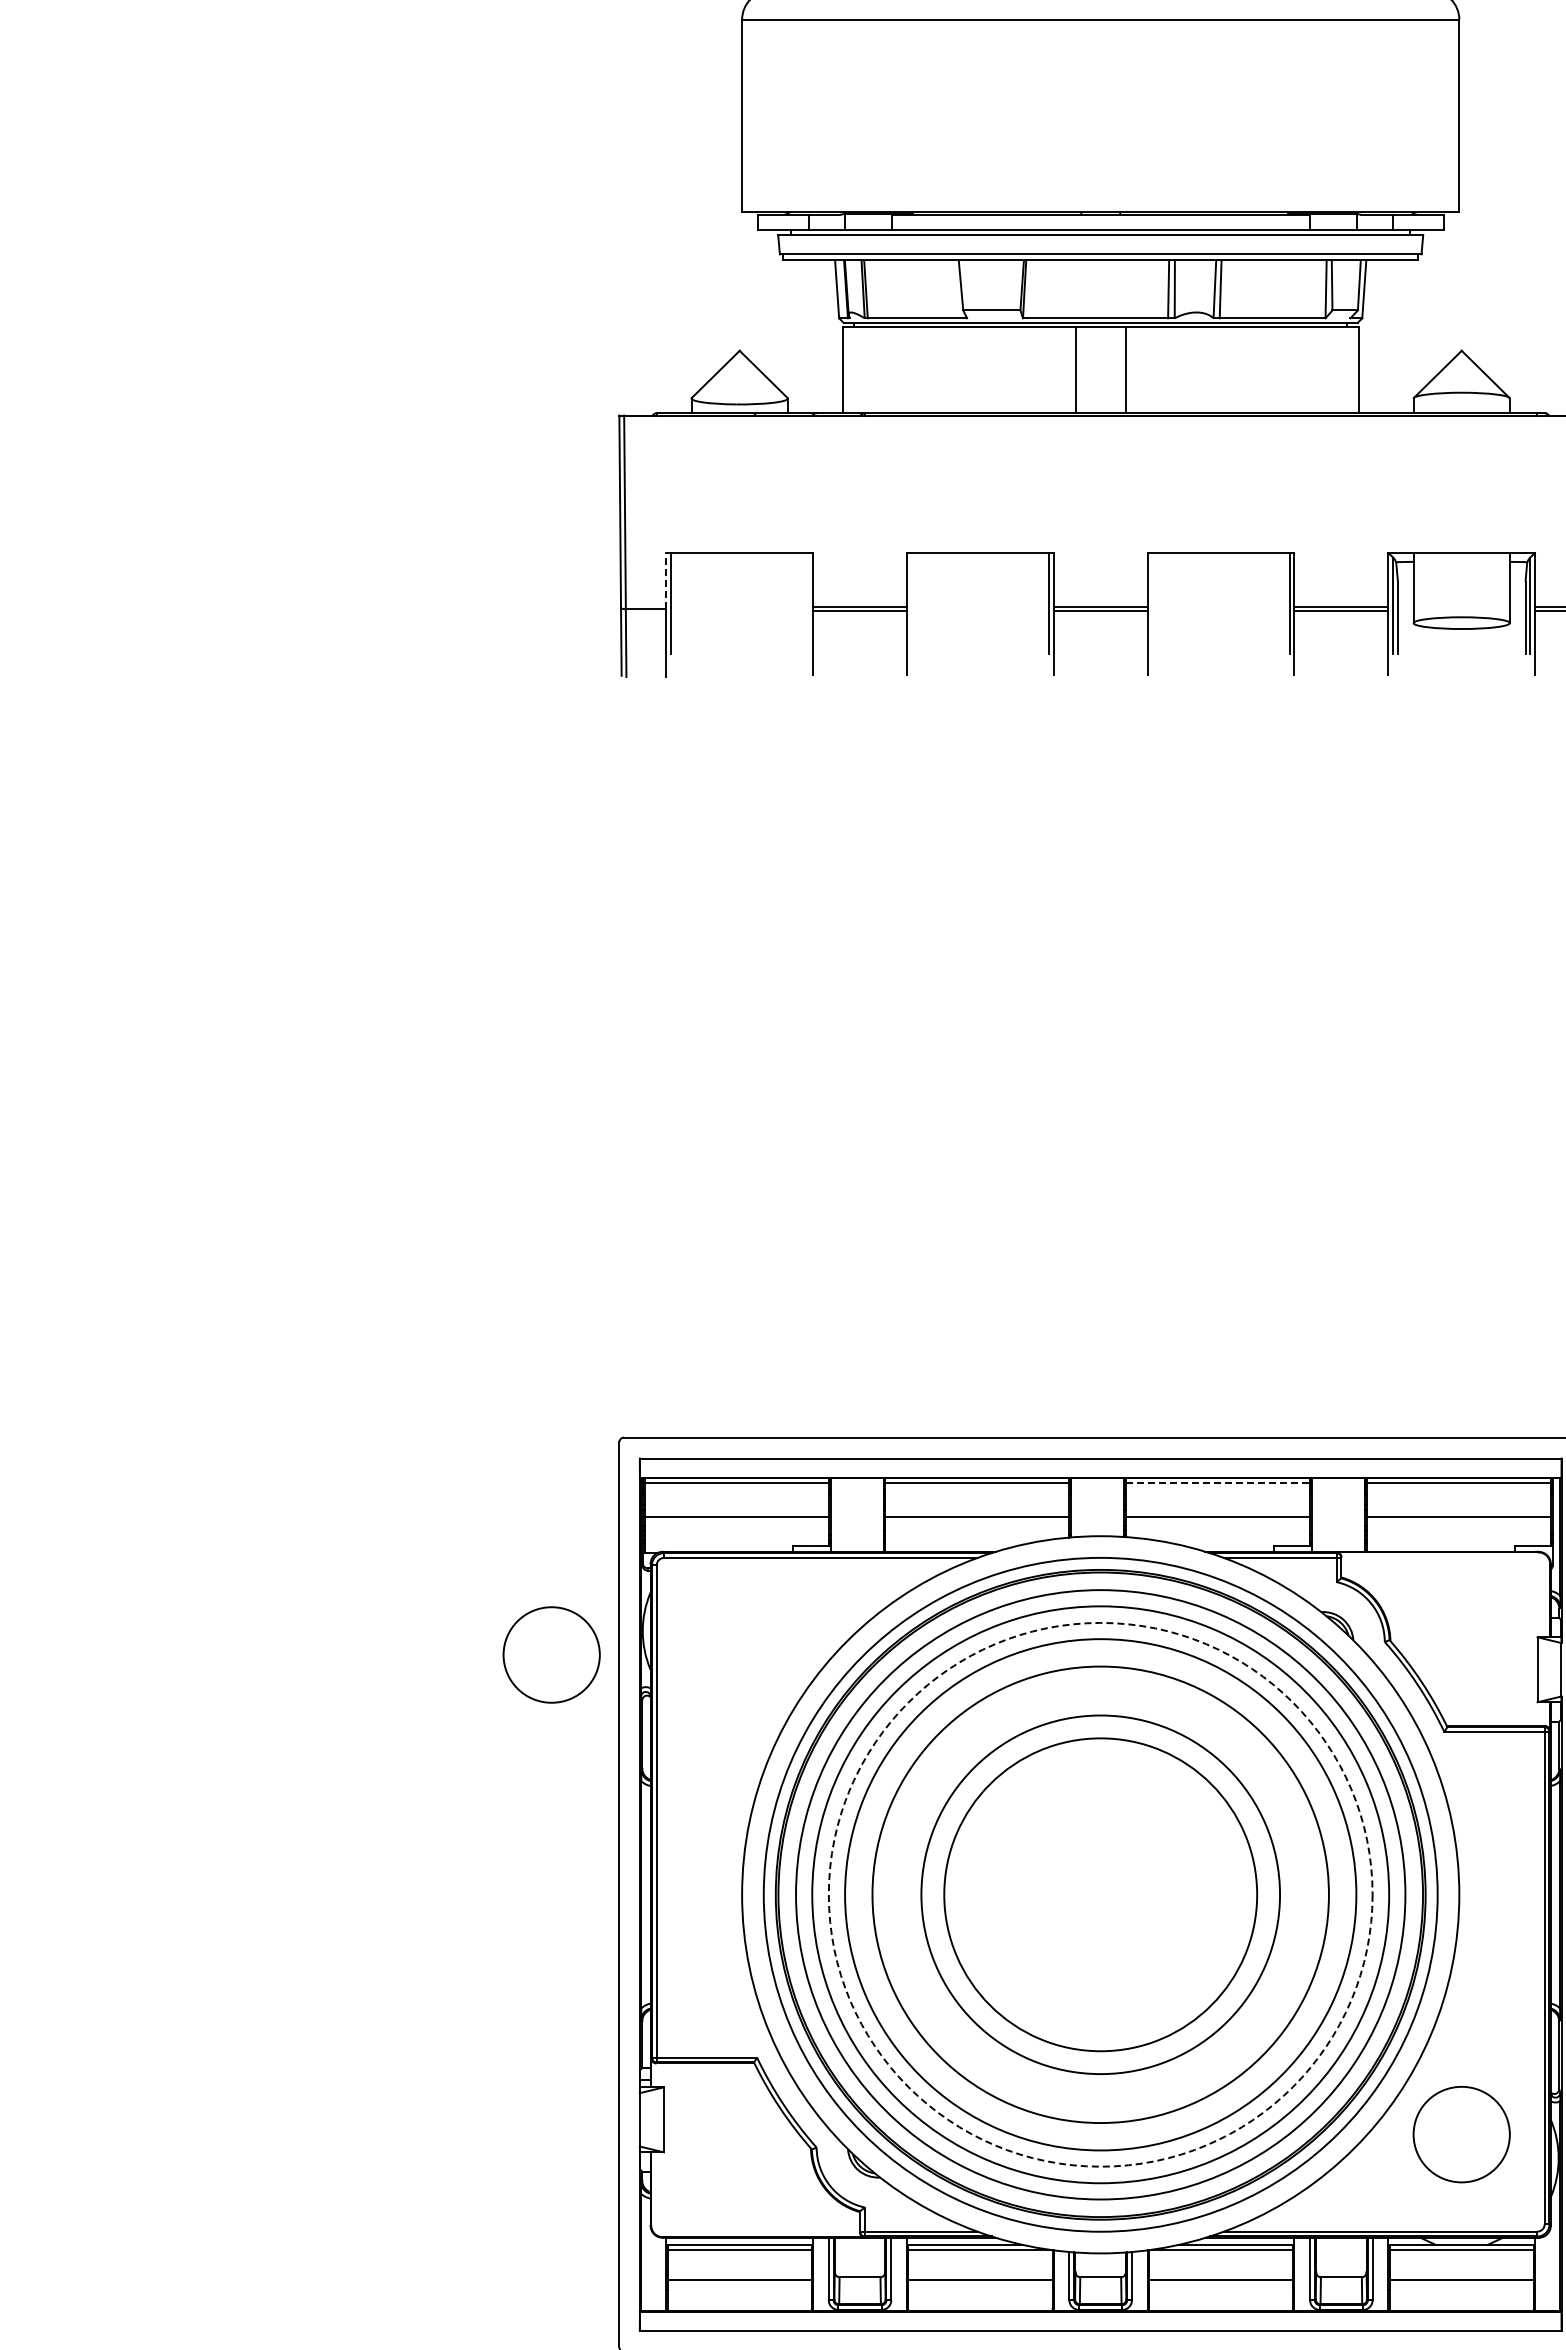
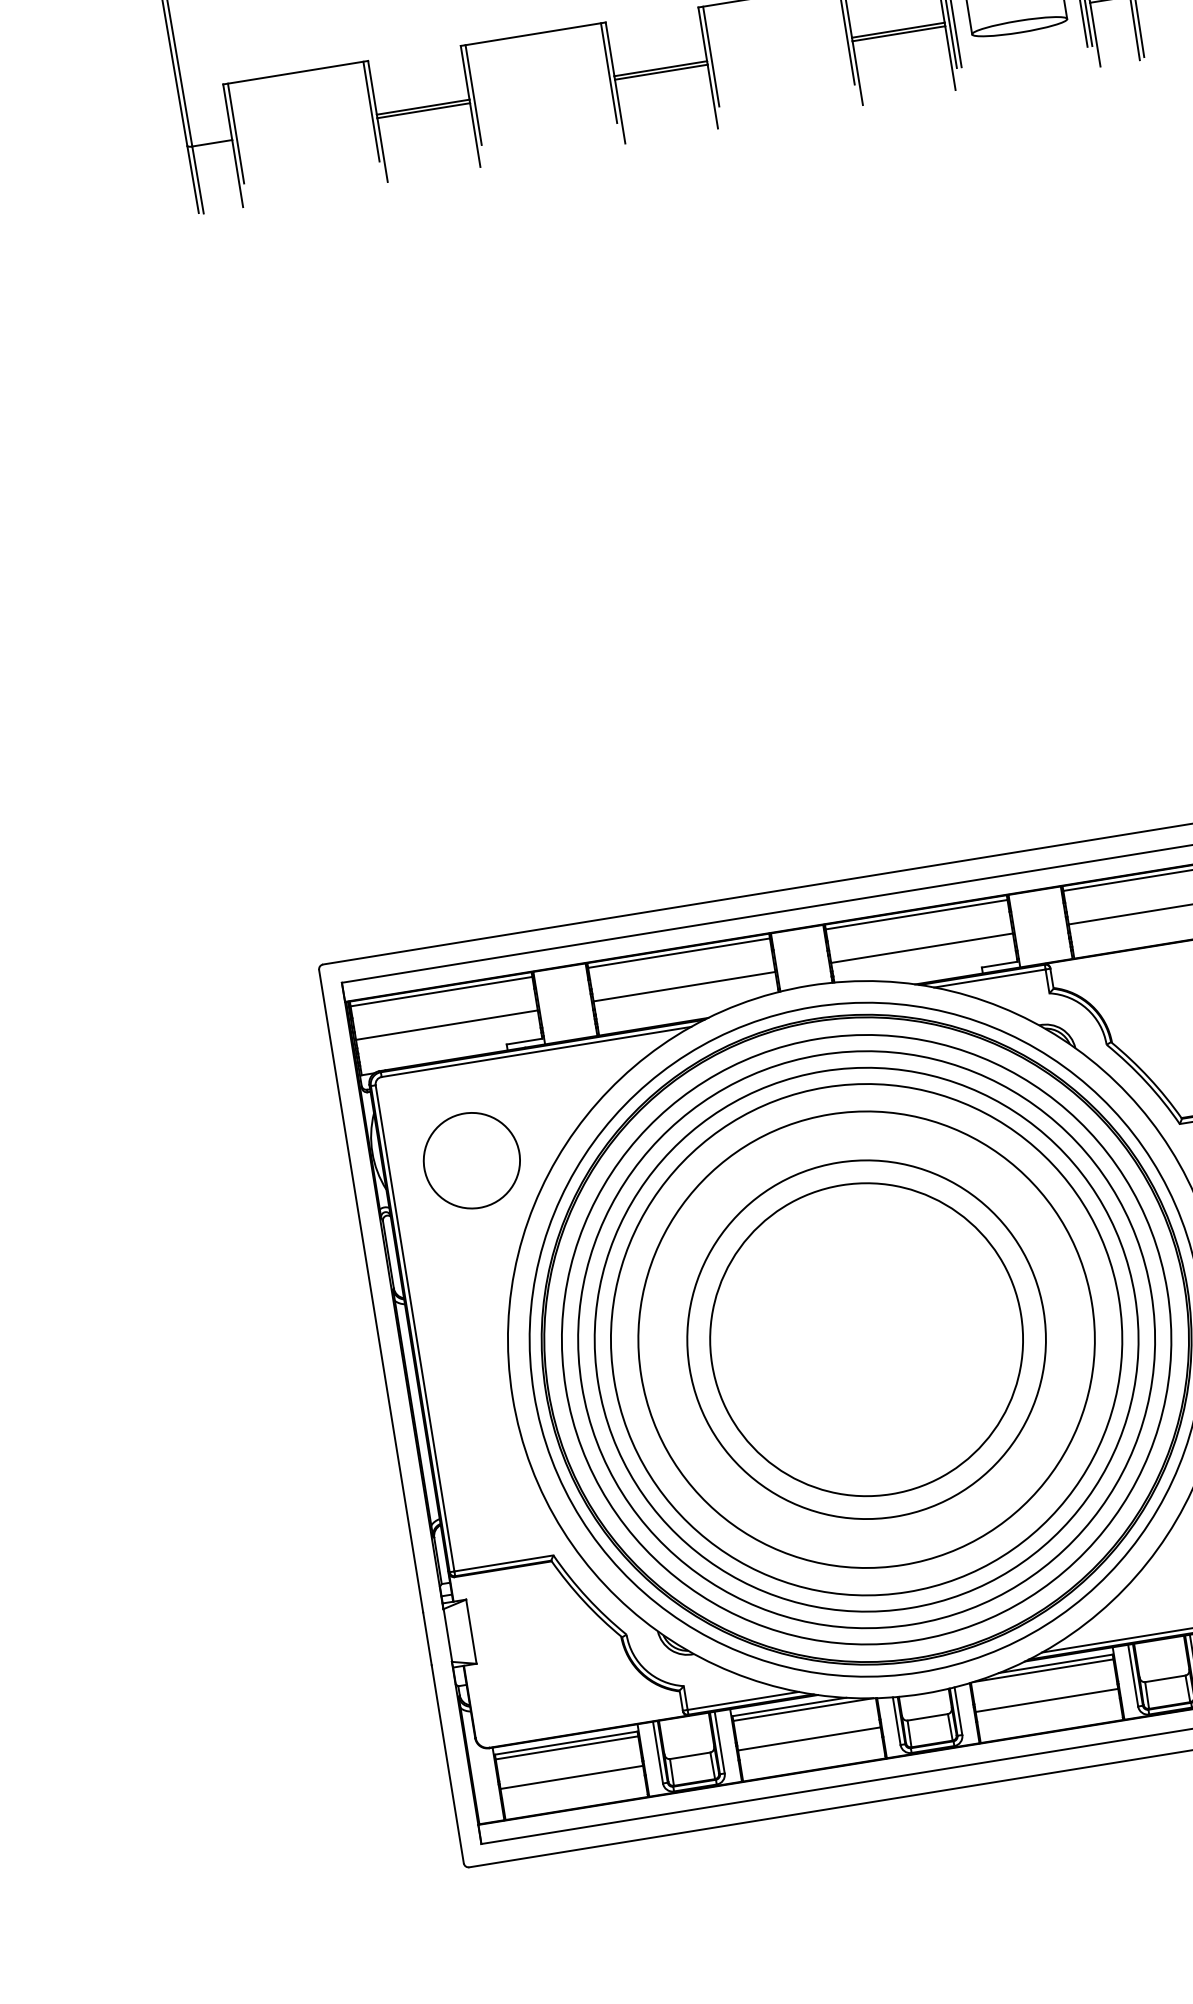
line: (666, 580) -> (227, 111), dashed -> solid
line: (808, 602) -> (371, 110), added
line: (911, 602) -> (473, 94), added
line: (1152, 602) -> (711, 55), added
line: (1218, 1483) -> (917, 914), dashed -> solid
part: (551, 1654) -> (471, 1160), moved
circle: (1100, 1894) -> (866, 1339), dashed -> solid

